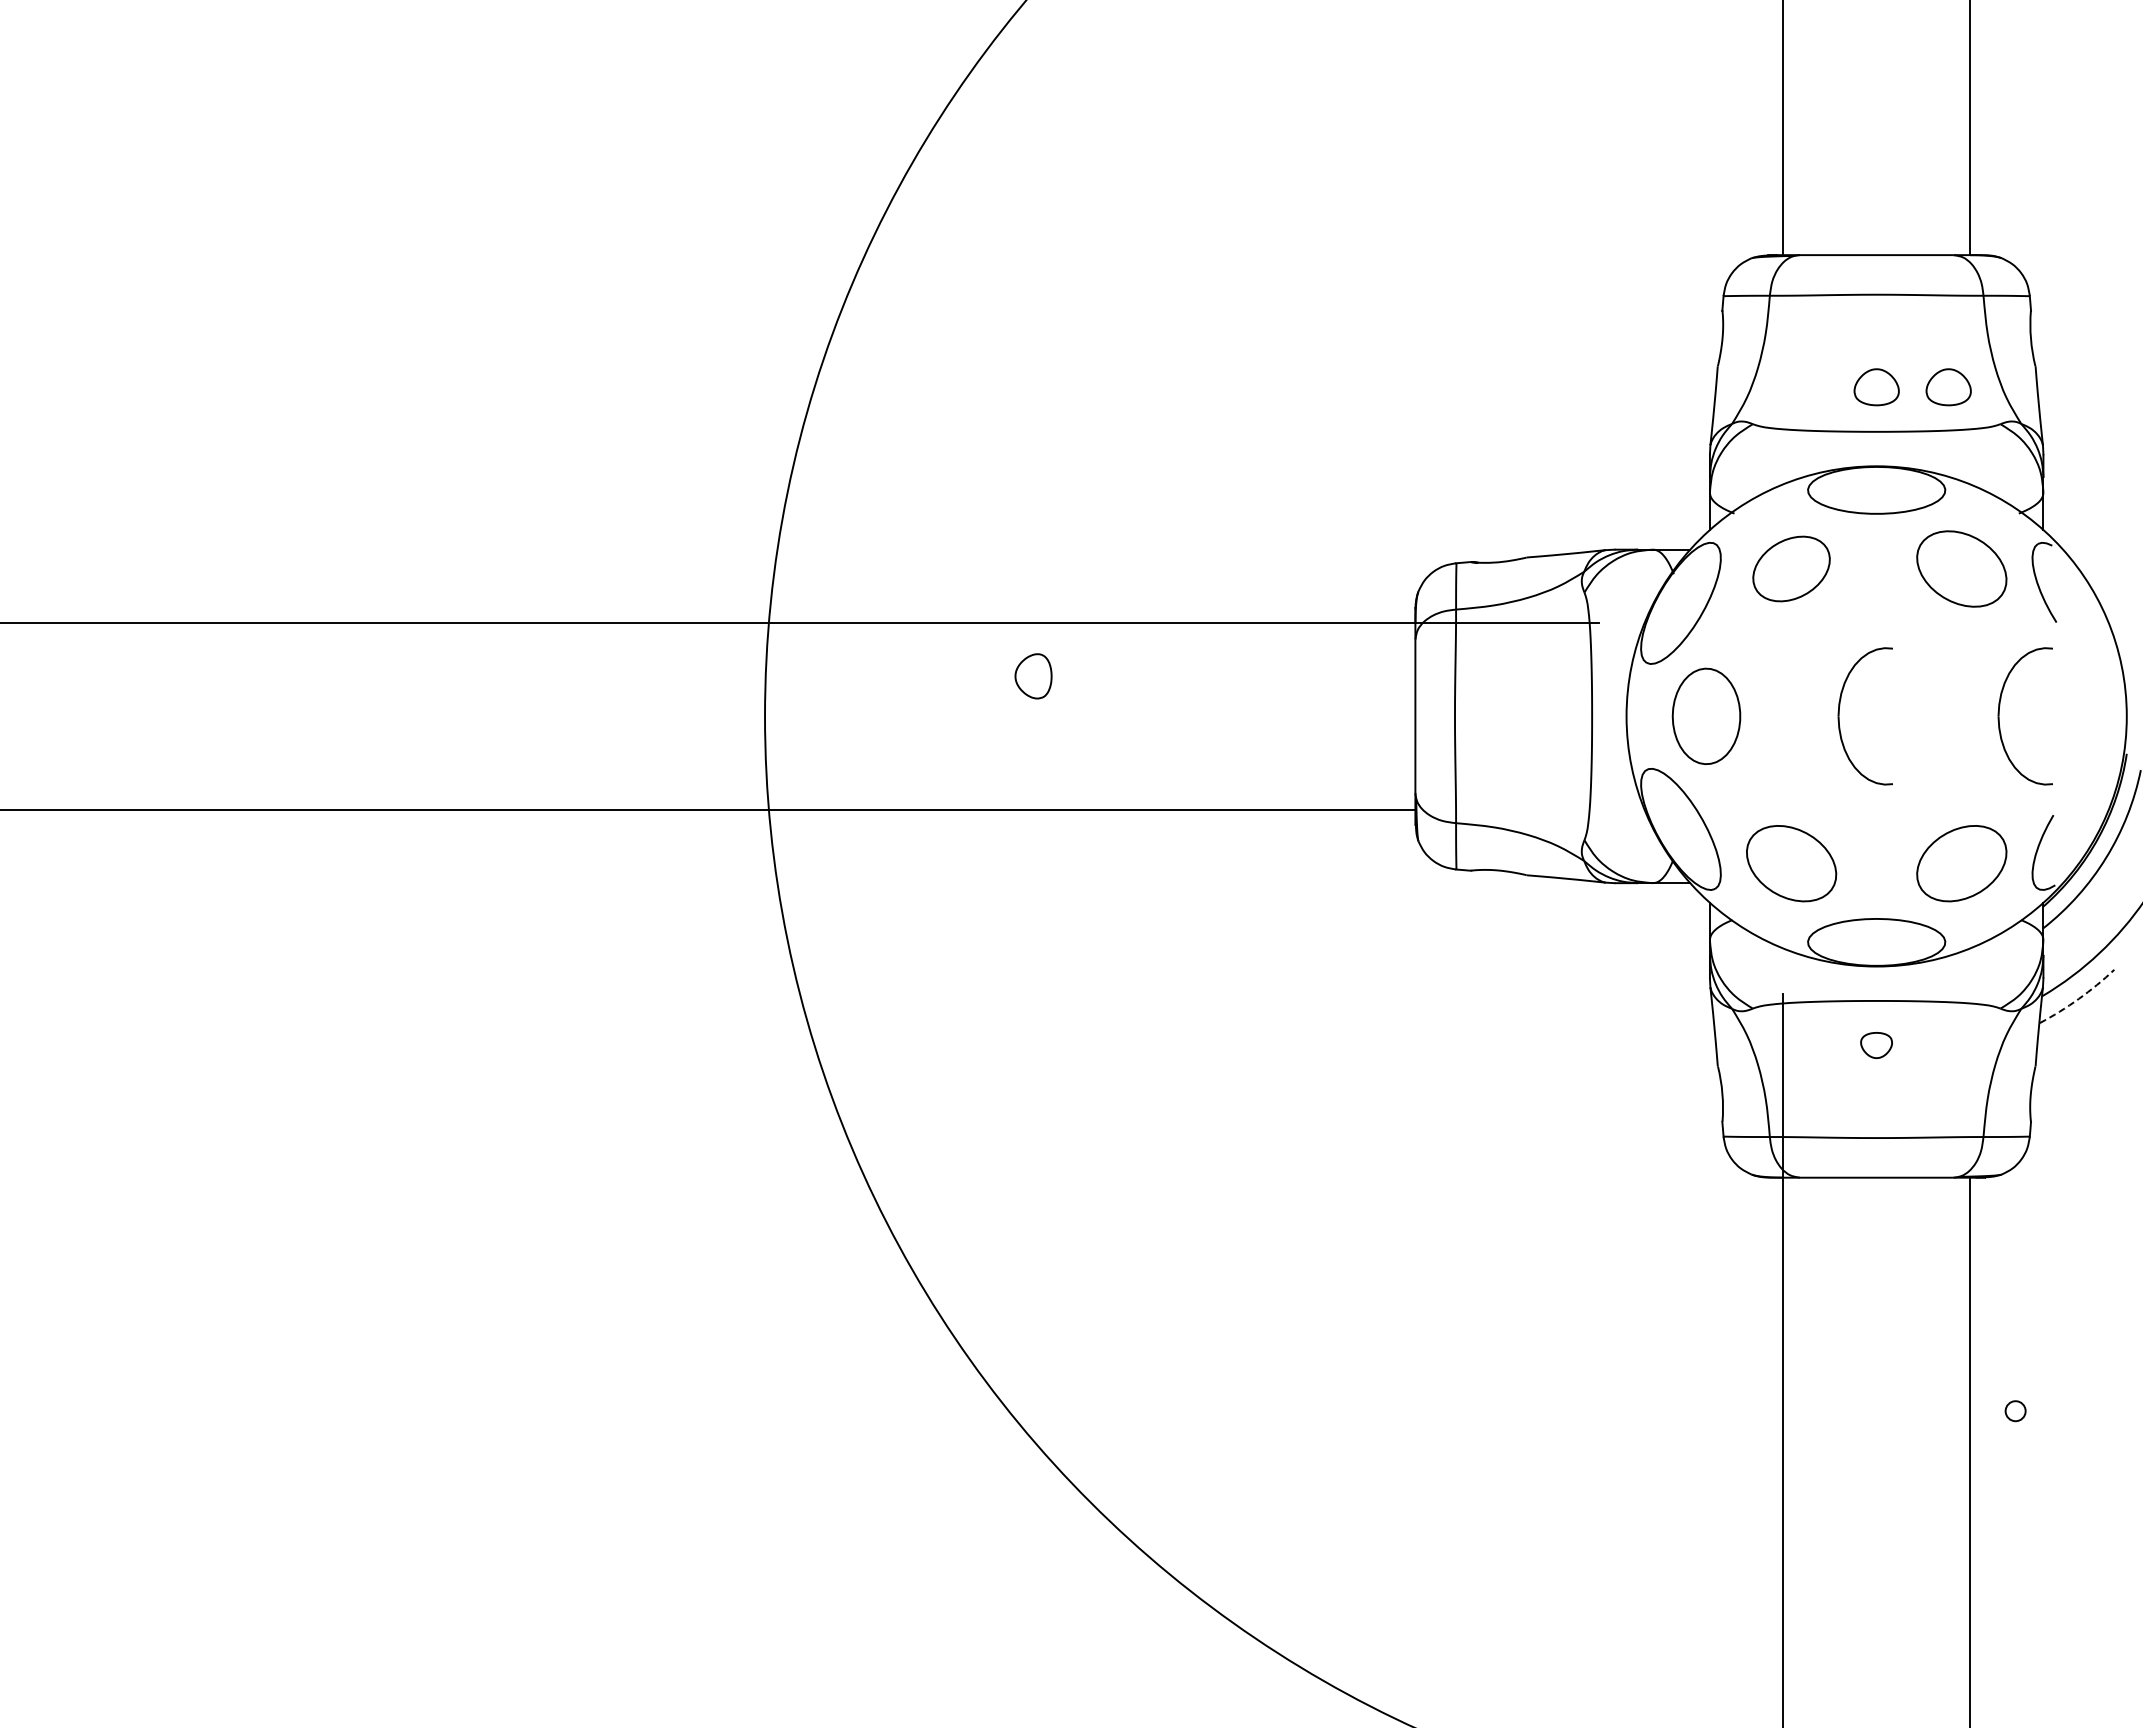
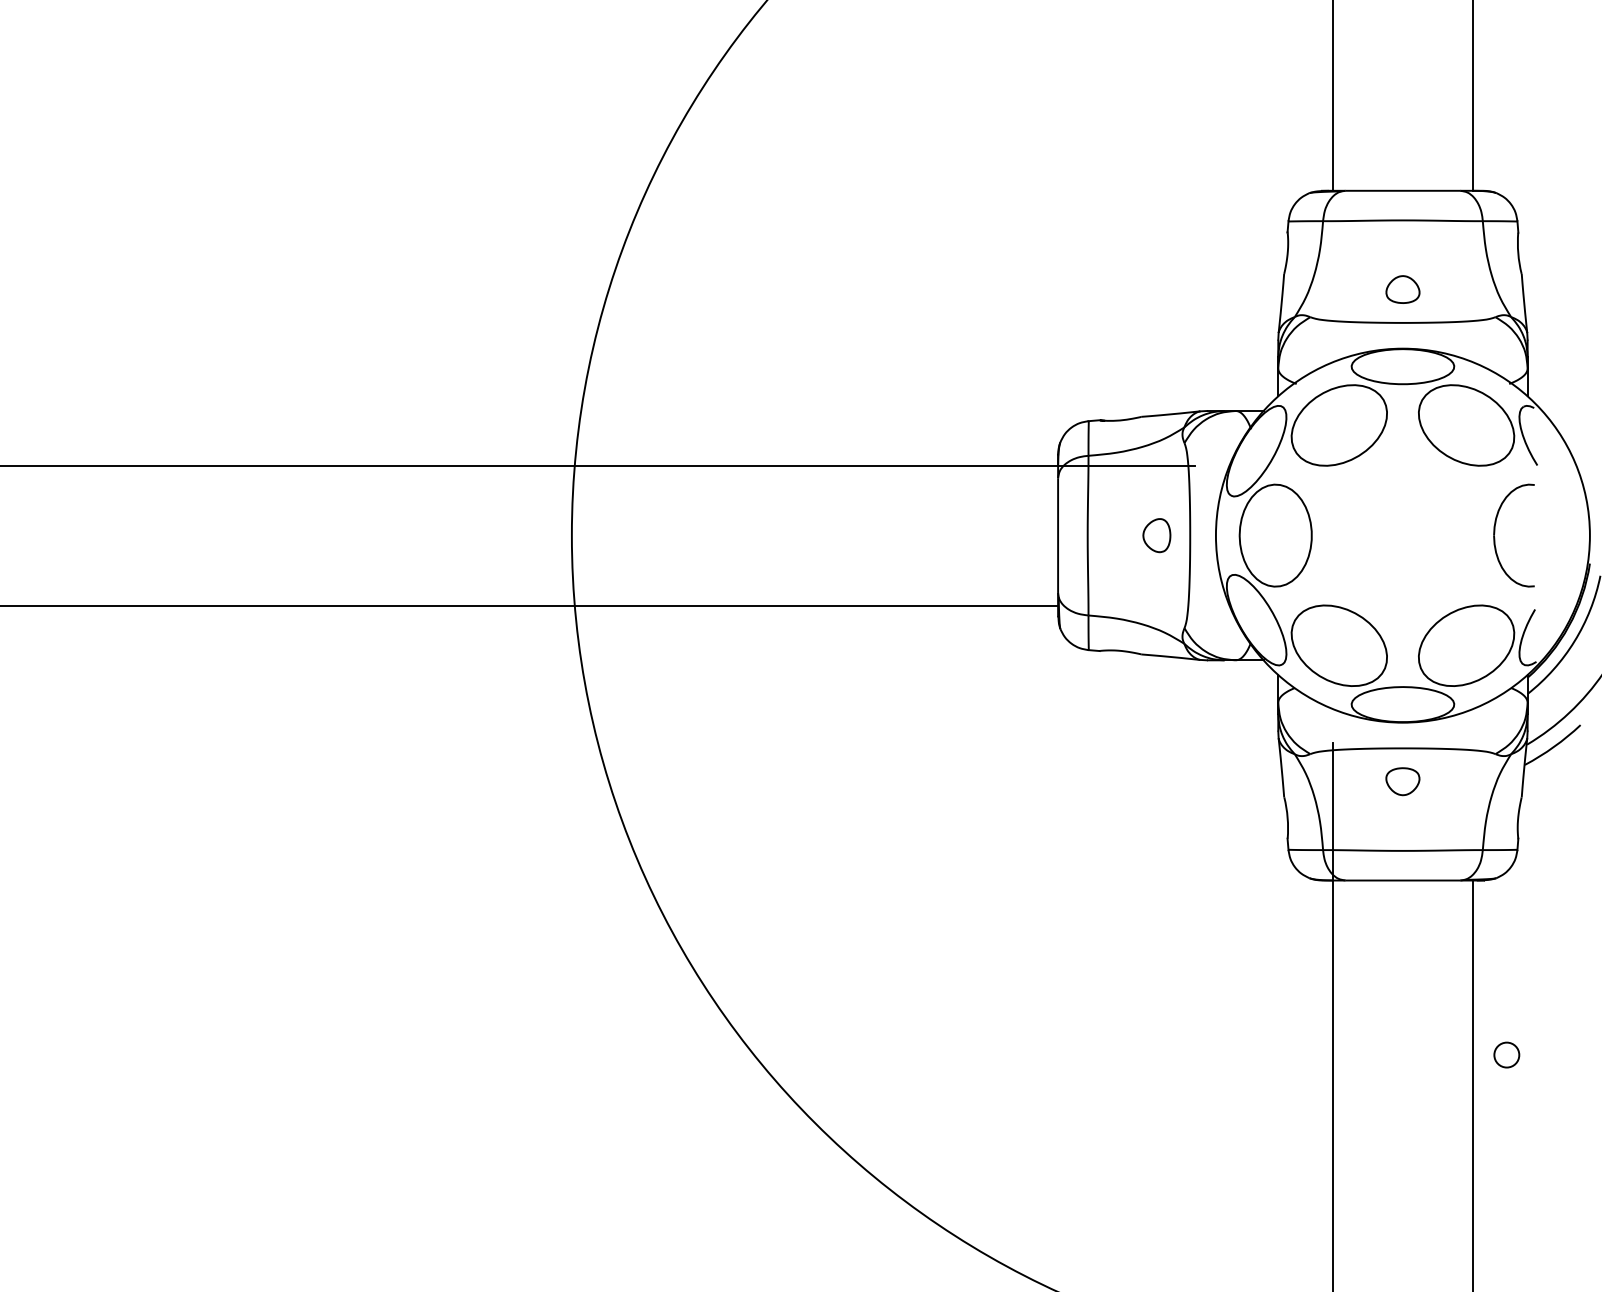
part: (1948, 387) -> (1456, 289), removed
part: (1791, 568) -> (1339, 425), size x1.67
part: (1961, 568) -> (1466, 425), size x1.43
part: (1033, 676) -> (1156, 535), moved
part: (1706, 716) -> (1275, 535), size x1.43
part: (1839, 716) -> (1375, 535), removed
part: (1791, 863) -> (1339, 645), size x1.43
part: (1961, 863) -> (1466, 645), size x1.43
arc: (2078, 998) -> (1553, 746), dashed -> solid
part: (1876, 1045) -> (1402, 781), size x1.43
circle: (2015, 1410) -> (1506, 1054), size x1.67

